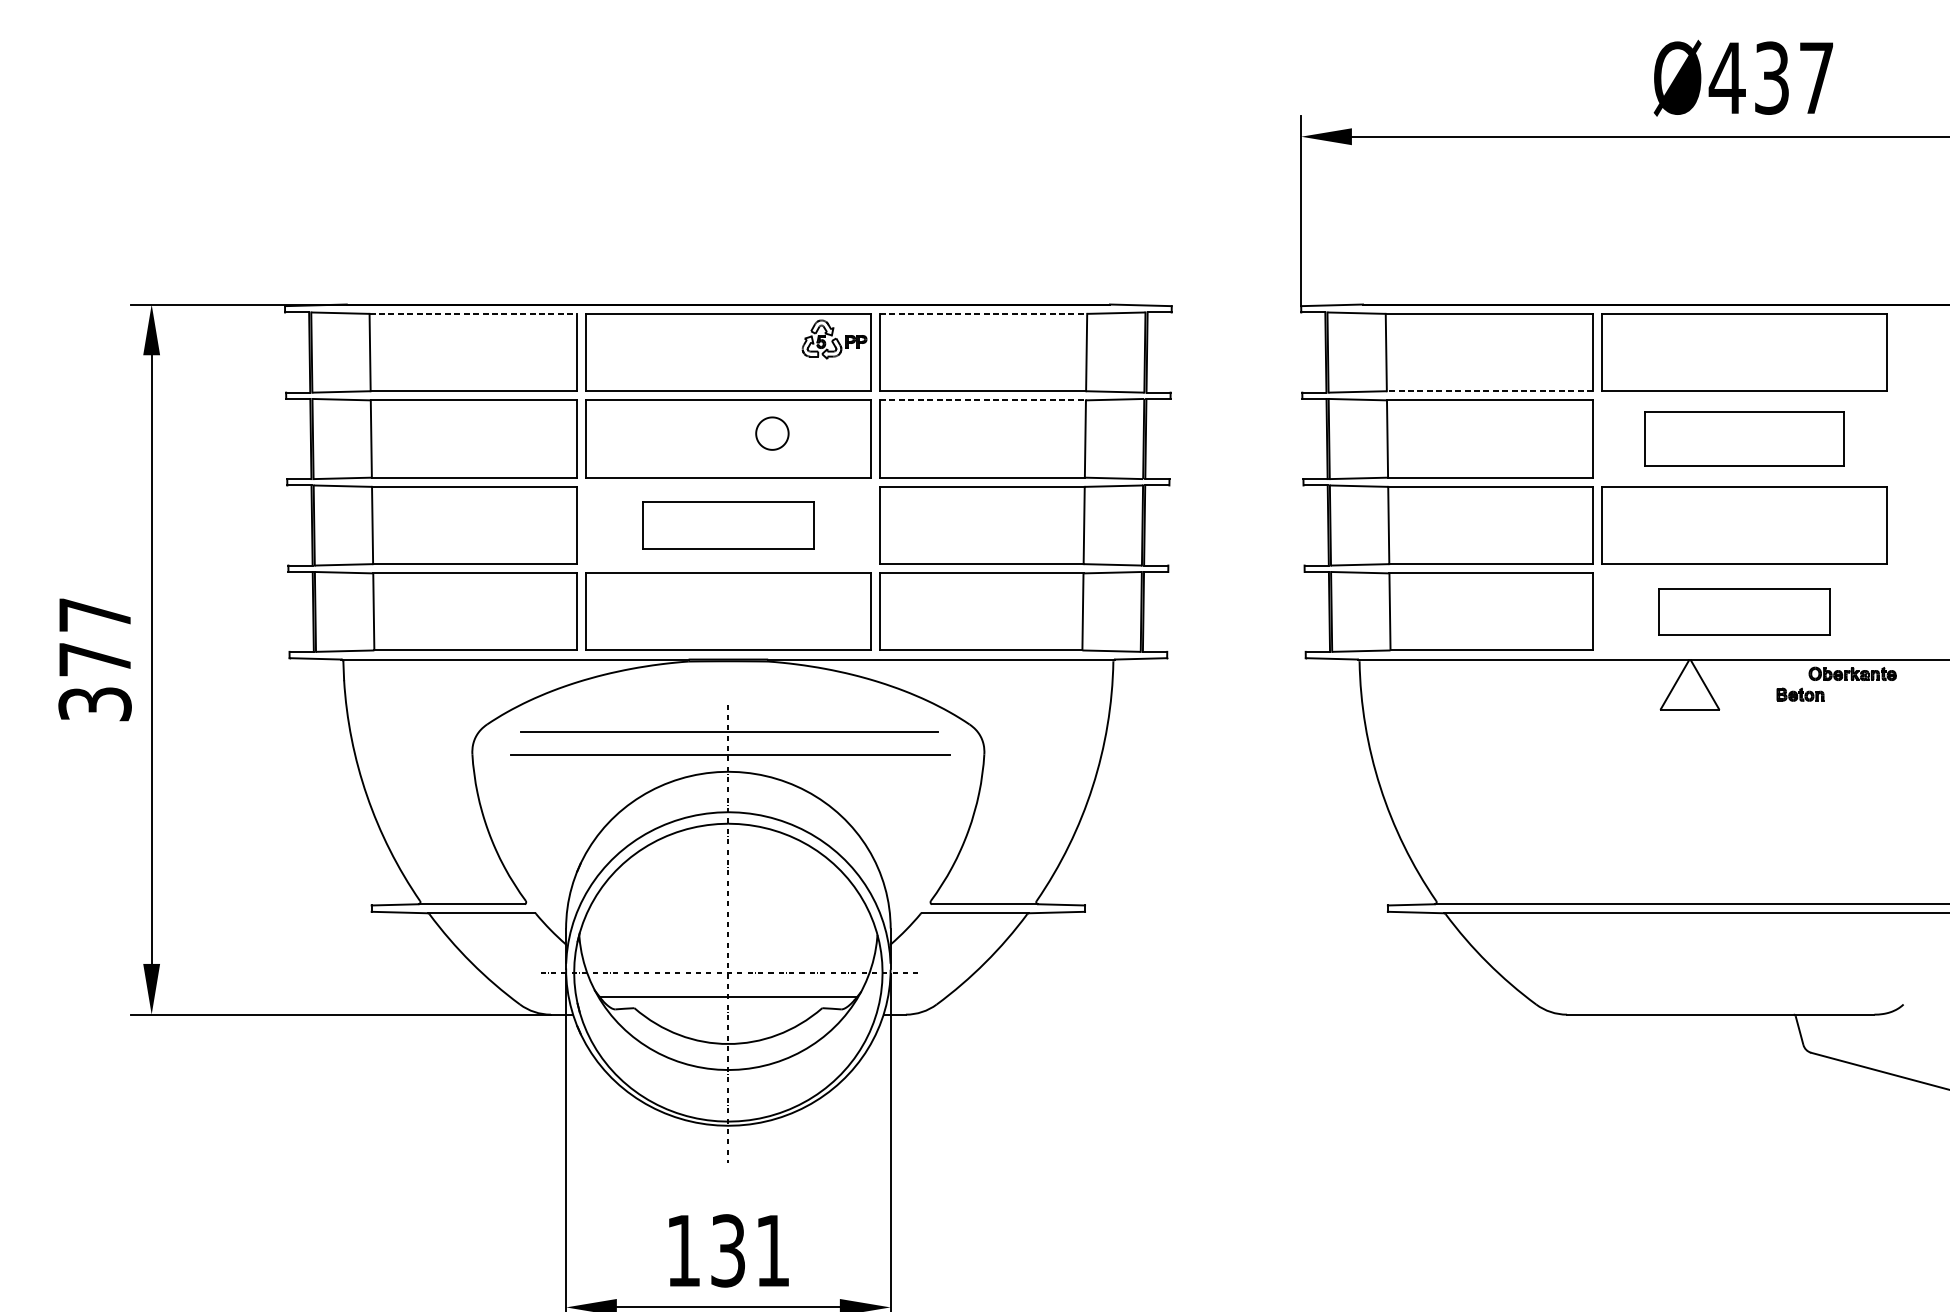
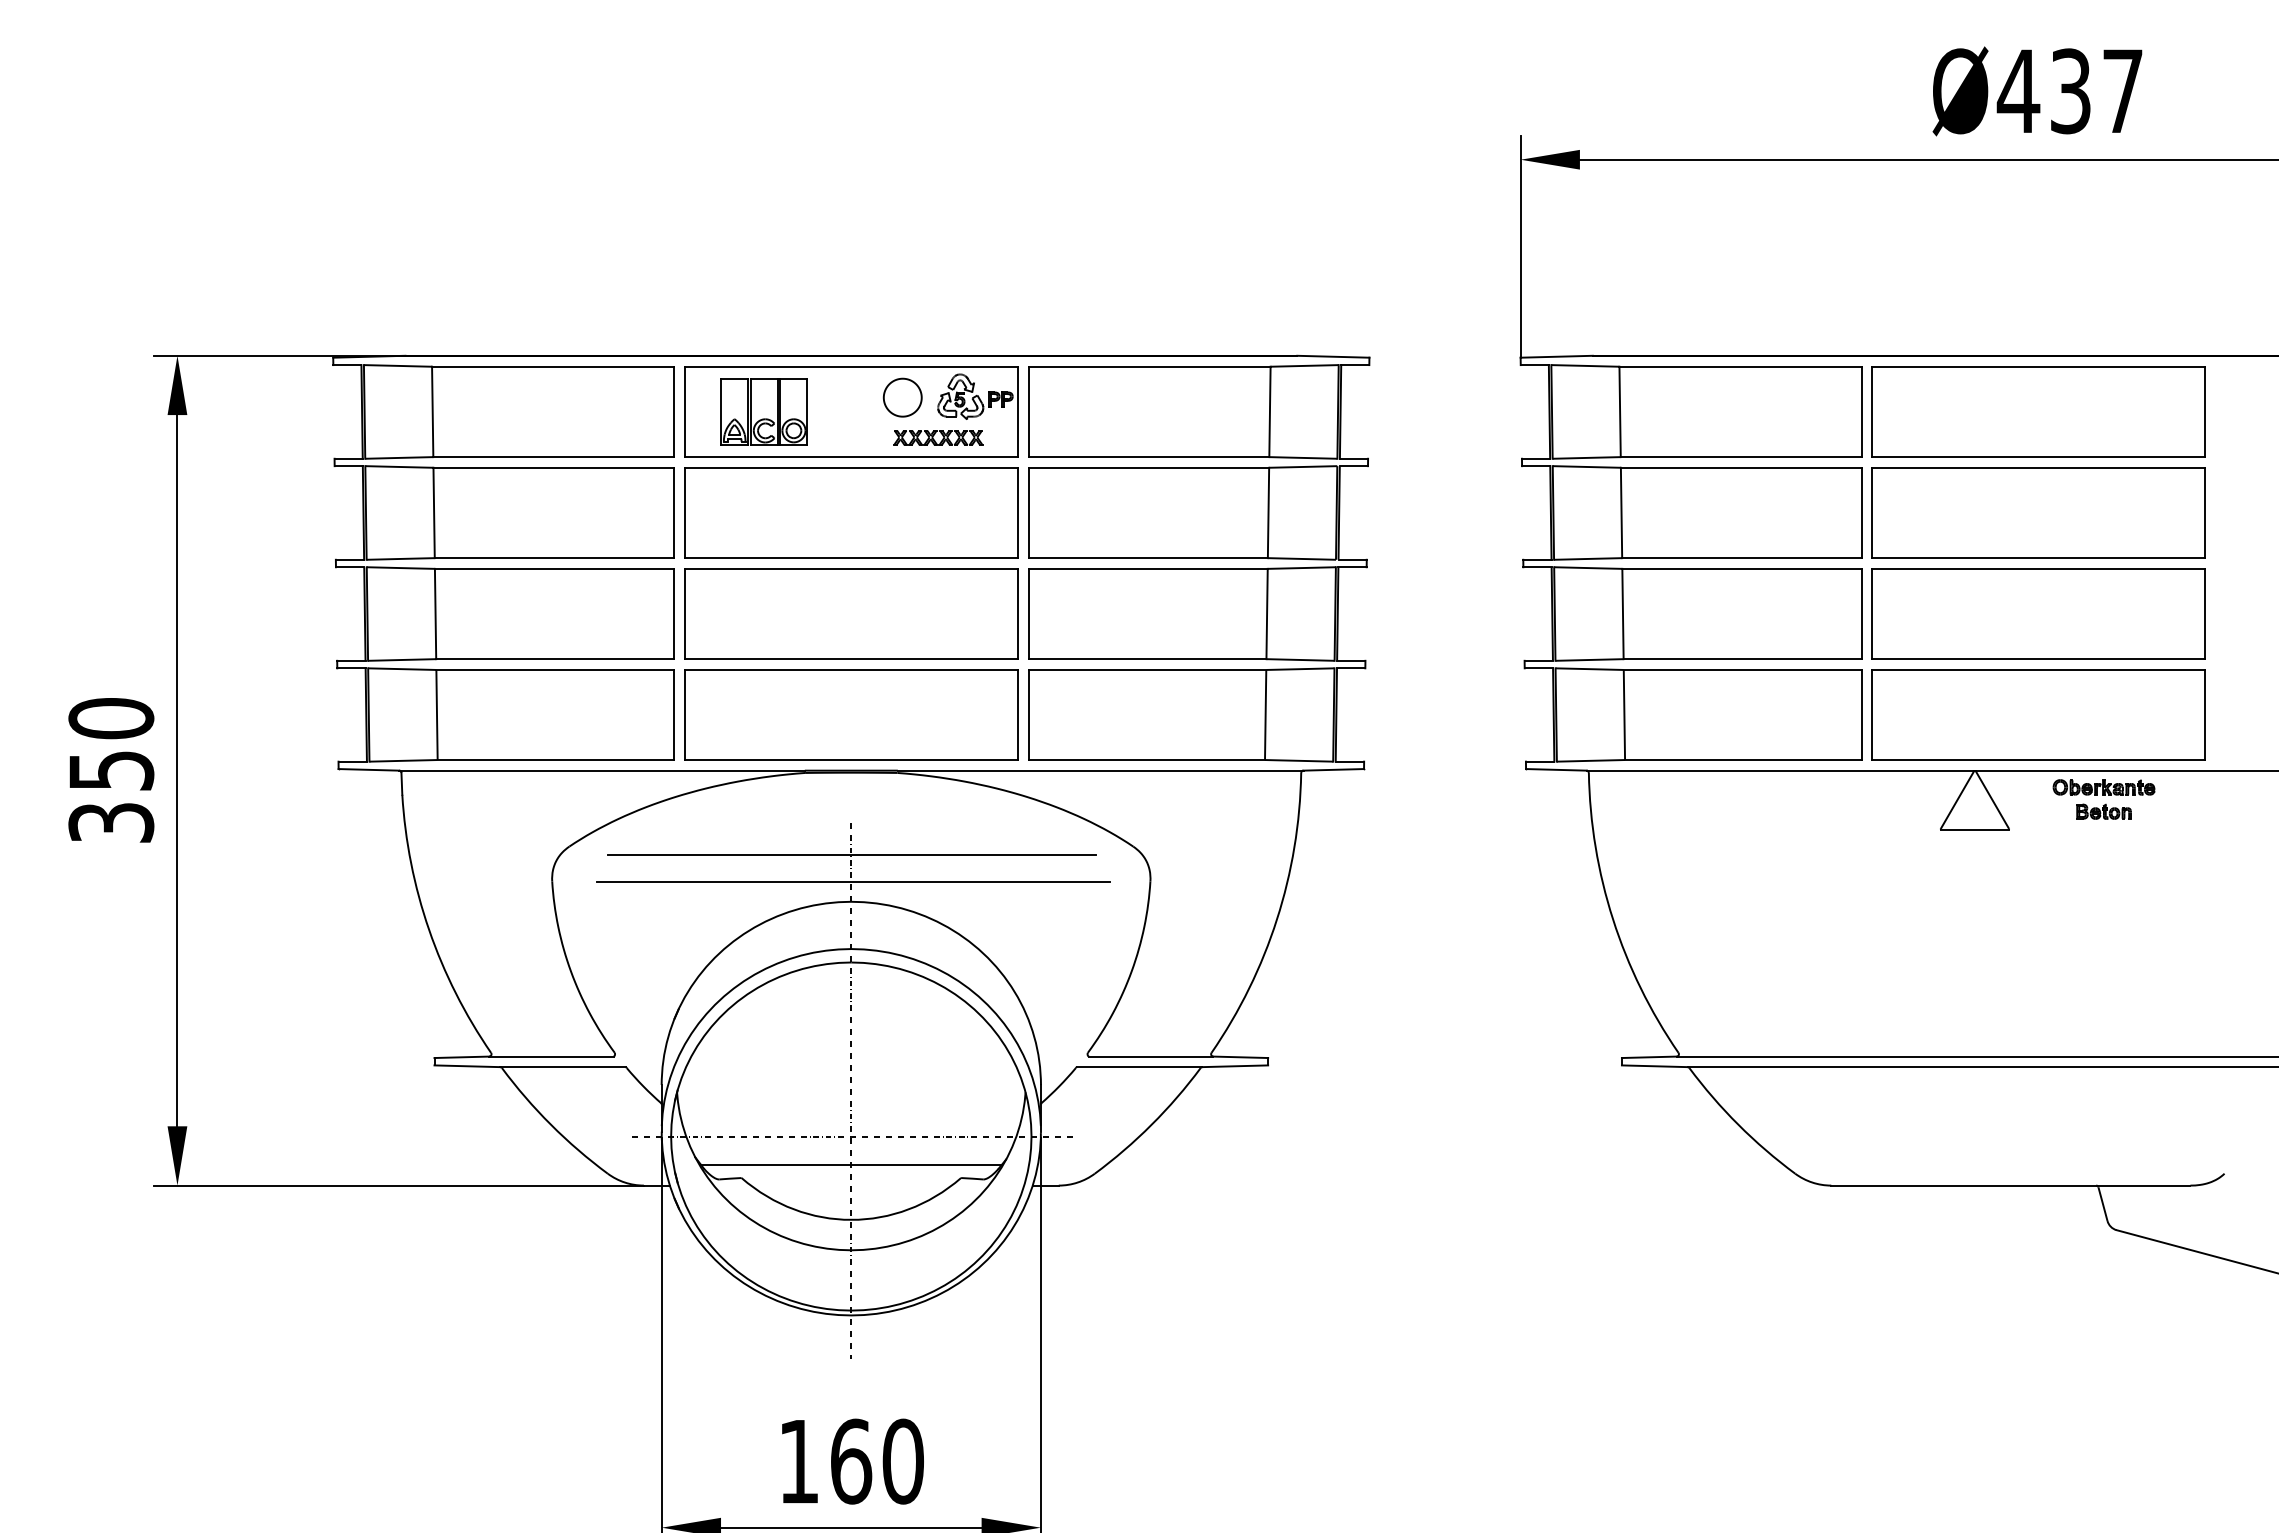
line: (473, 313) -> (553, 366), dashed -> solid
line: (984, 313) -> (1150, 366), dashed -> solid
part: (653, 352) -> (763, 411), added
part: (802, 374) -> (938, 437), added
line: (1489, 391) -> (1740, 457), dashed -> solid
line: (983, 400) -> (1149, 467), dashed -> solid
part: (772, 433) -> (902, 397), moved
part: (1744, 438) -> (2038, 512), size x1.43
part: (728, 525) -> (851, 613), size x1.67
part: (1744, 611) -> (2038, 714), size x1.67
text: (95, 637) -> (111, 744), 377 -> 350
part: (1852, 673) -> (2103, 787), moved
text: (750, 1250) -> (877, 1461), 131 -> 160

